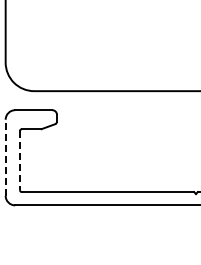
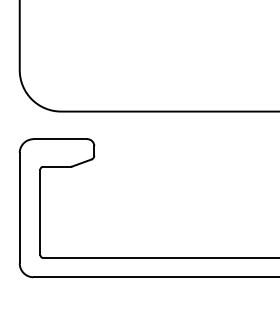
line: (5, 157) -> (19, 207), dashed -> solid
line: (19, 160) -> (39, 212), dashed -> solid

